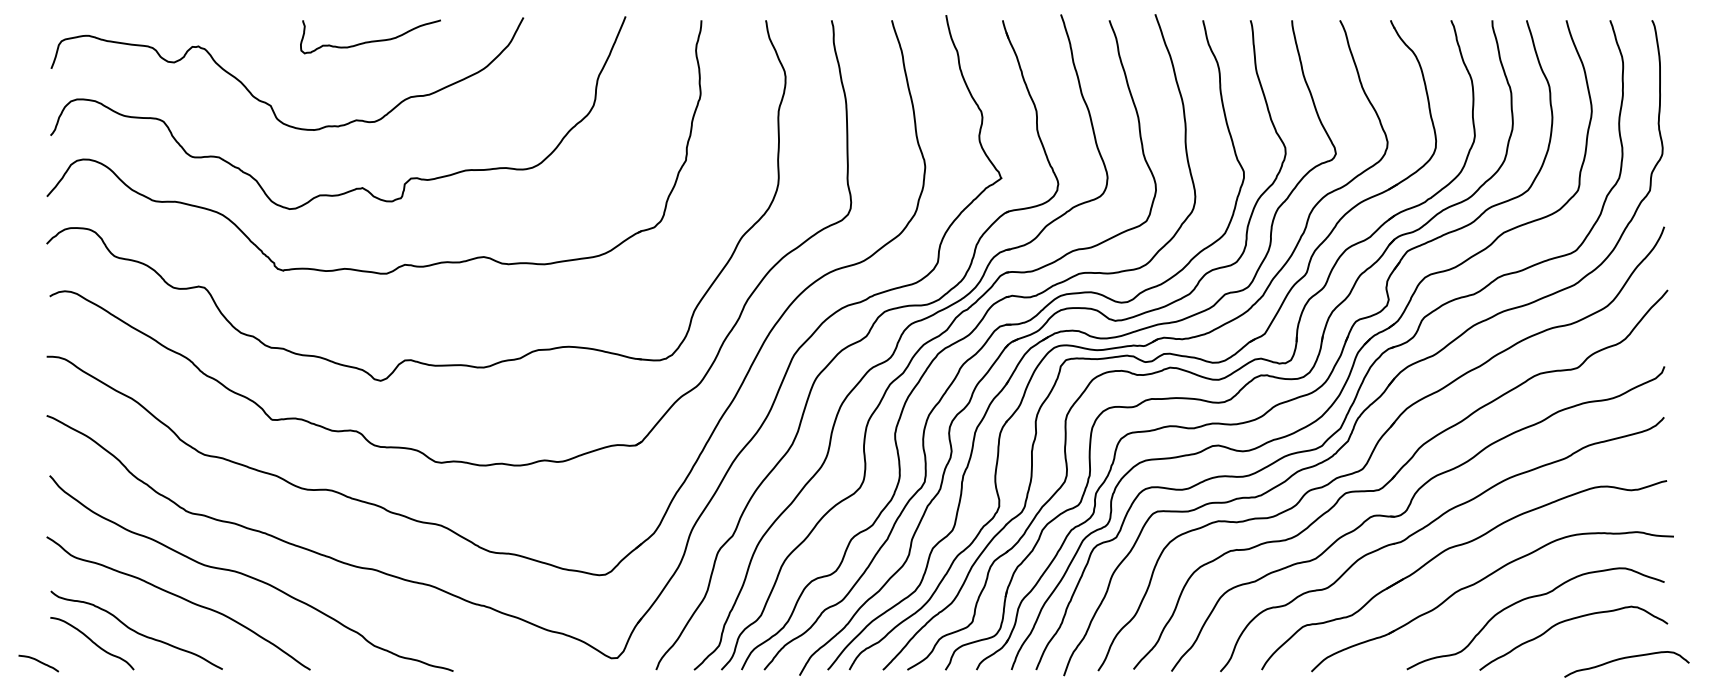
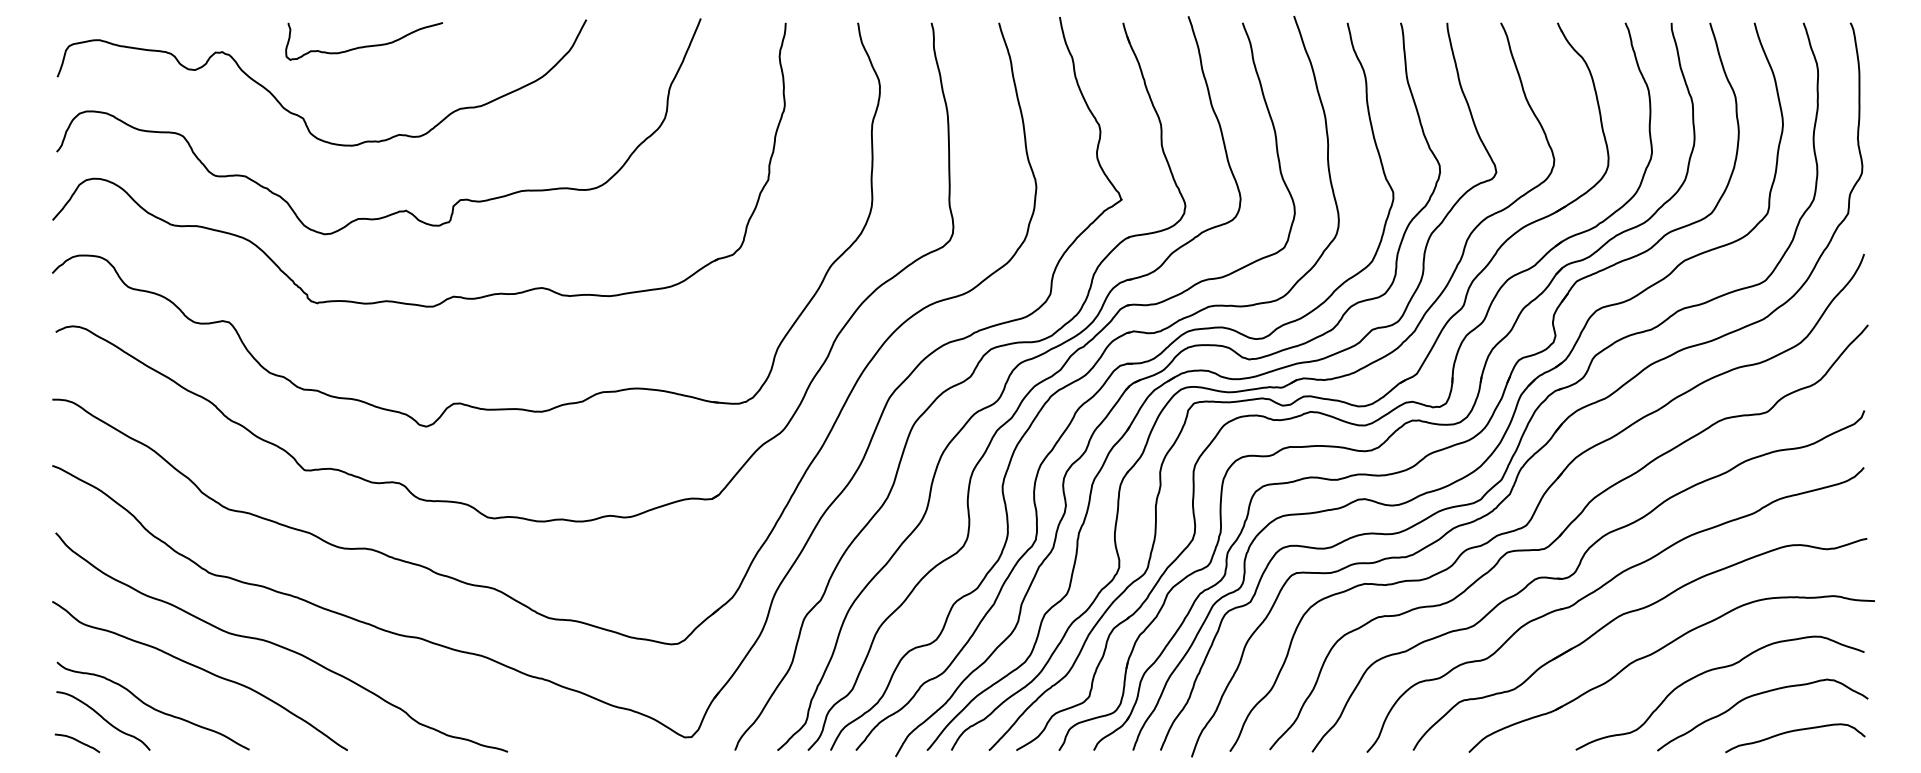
curve: (371, 40) -> (365, 45), moved
curve: (1627, 658) -> (1795, 731), moved
curve: (39, 662) -> (78, 742), moved

